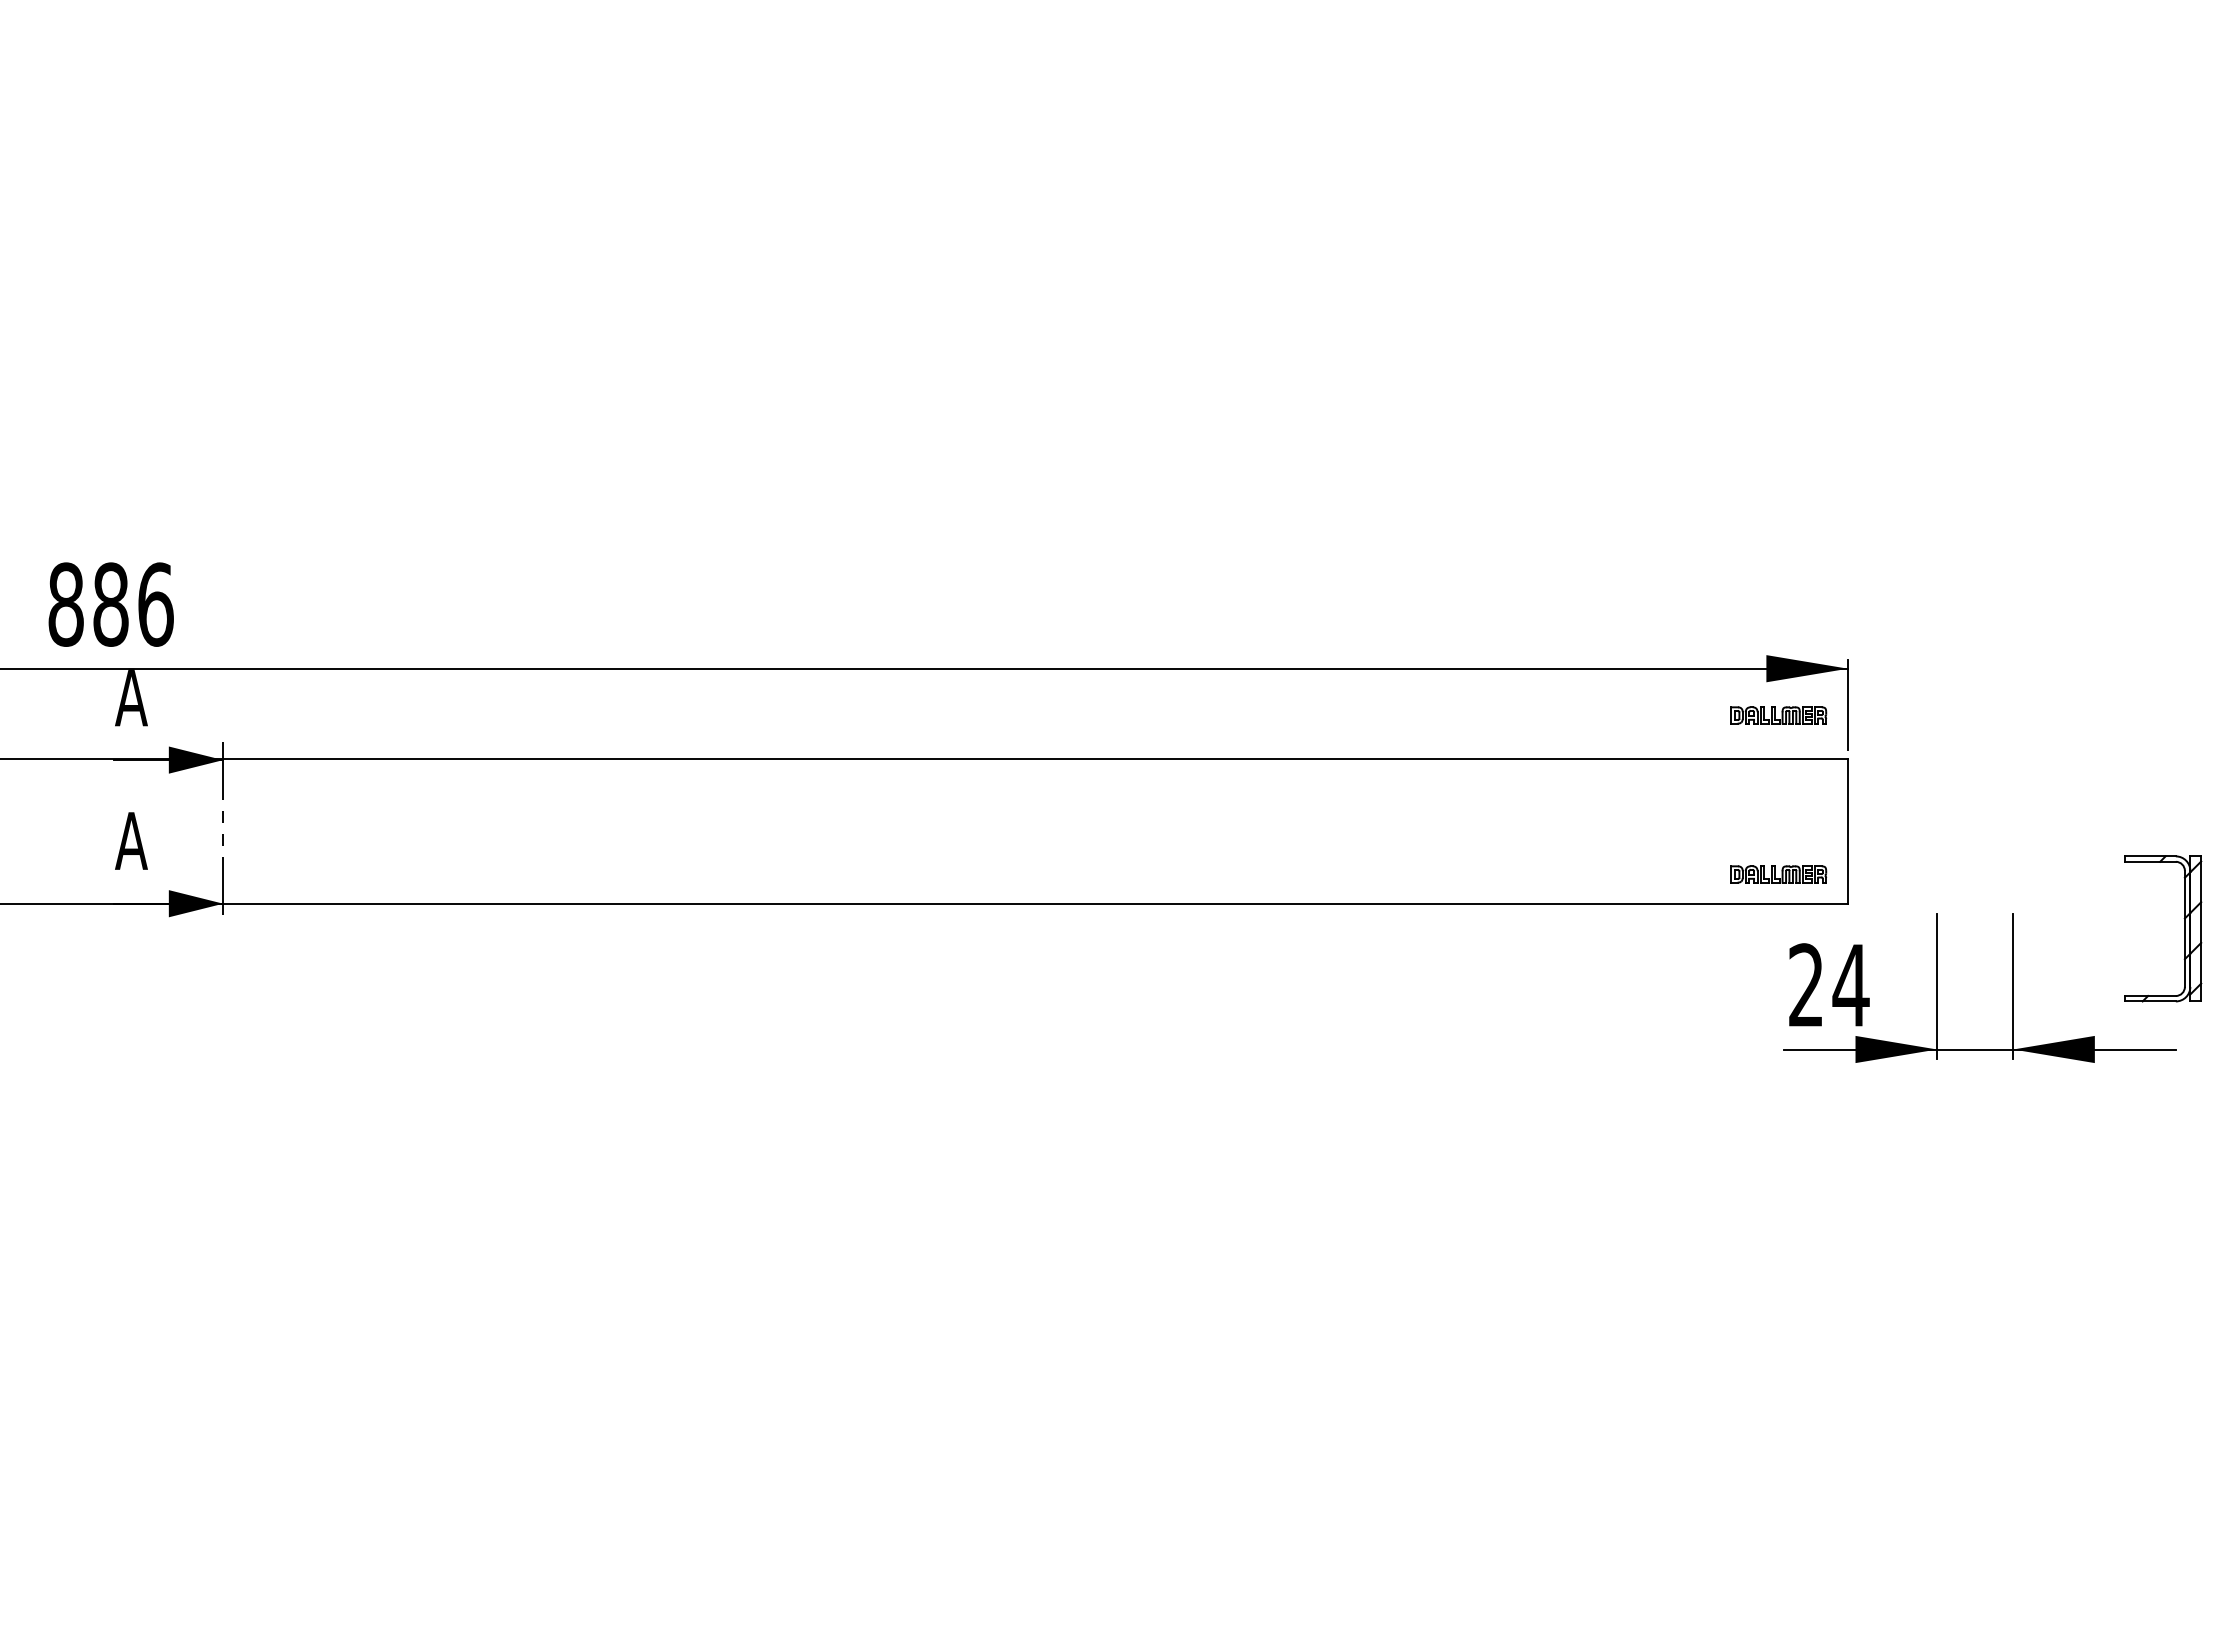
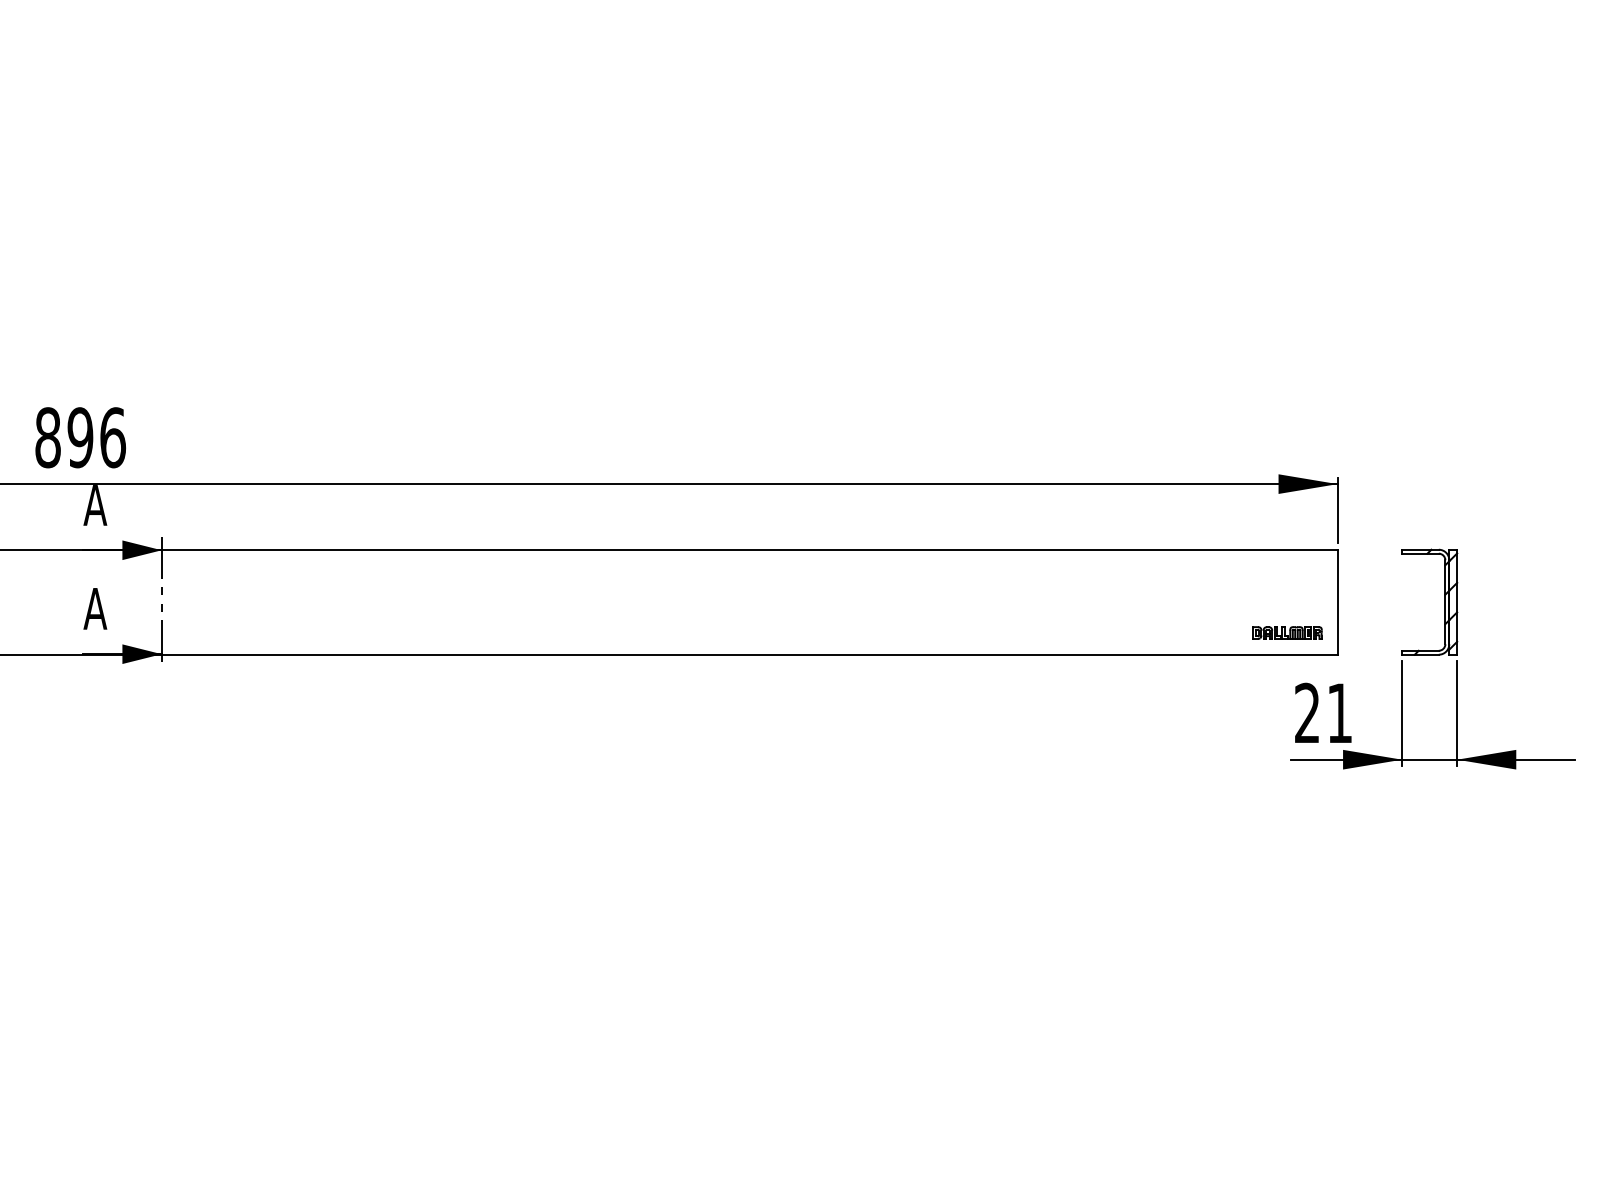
text: (110, 604) -> (80, 437), 886 -> 896
part: (1778, 715) -> (1287, 517), removed
part: (2184, 928) -> (1445, 601), moved
text: (1850, 985) -> (1339, 713), 24 -> 21

